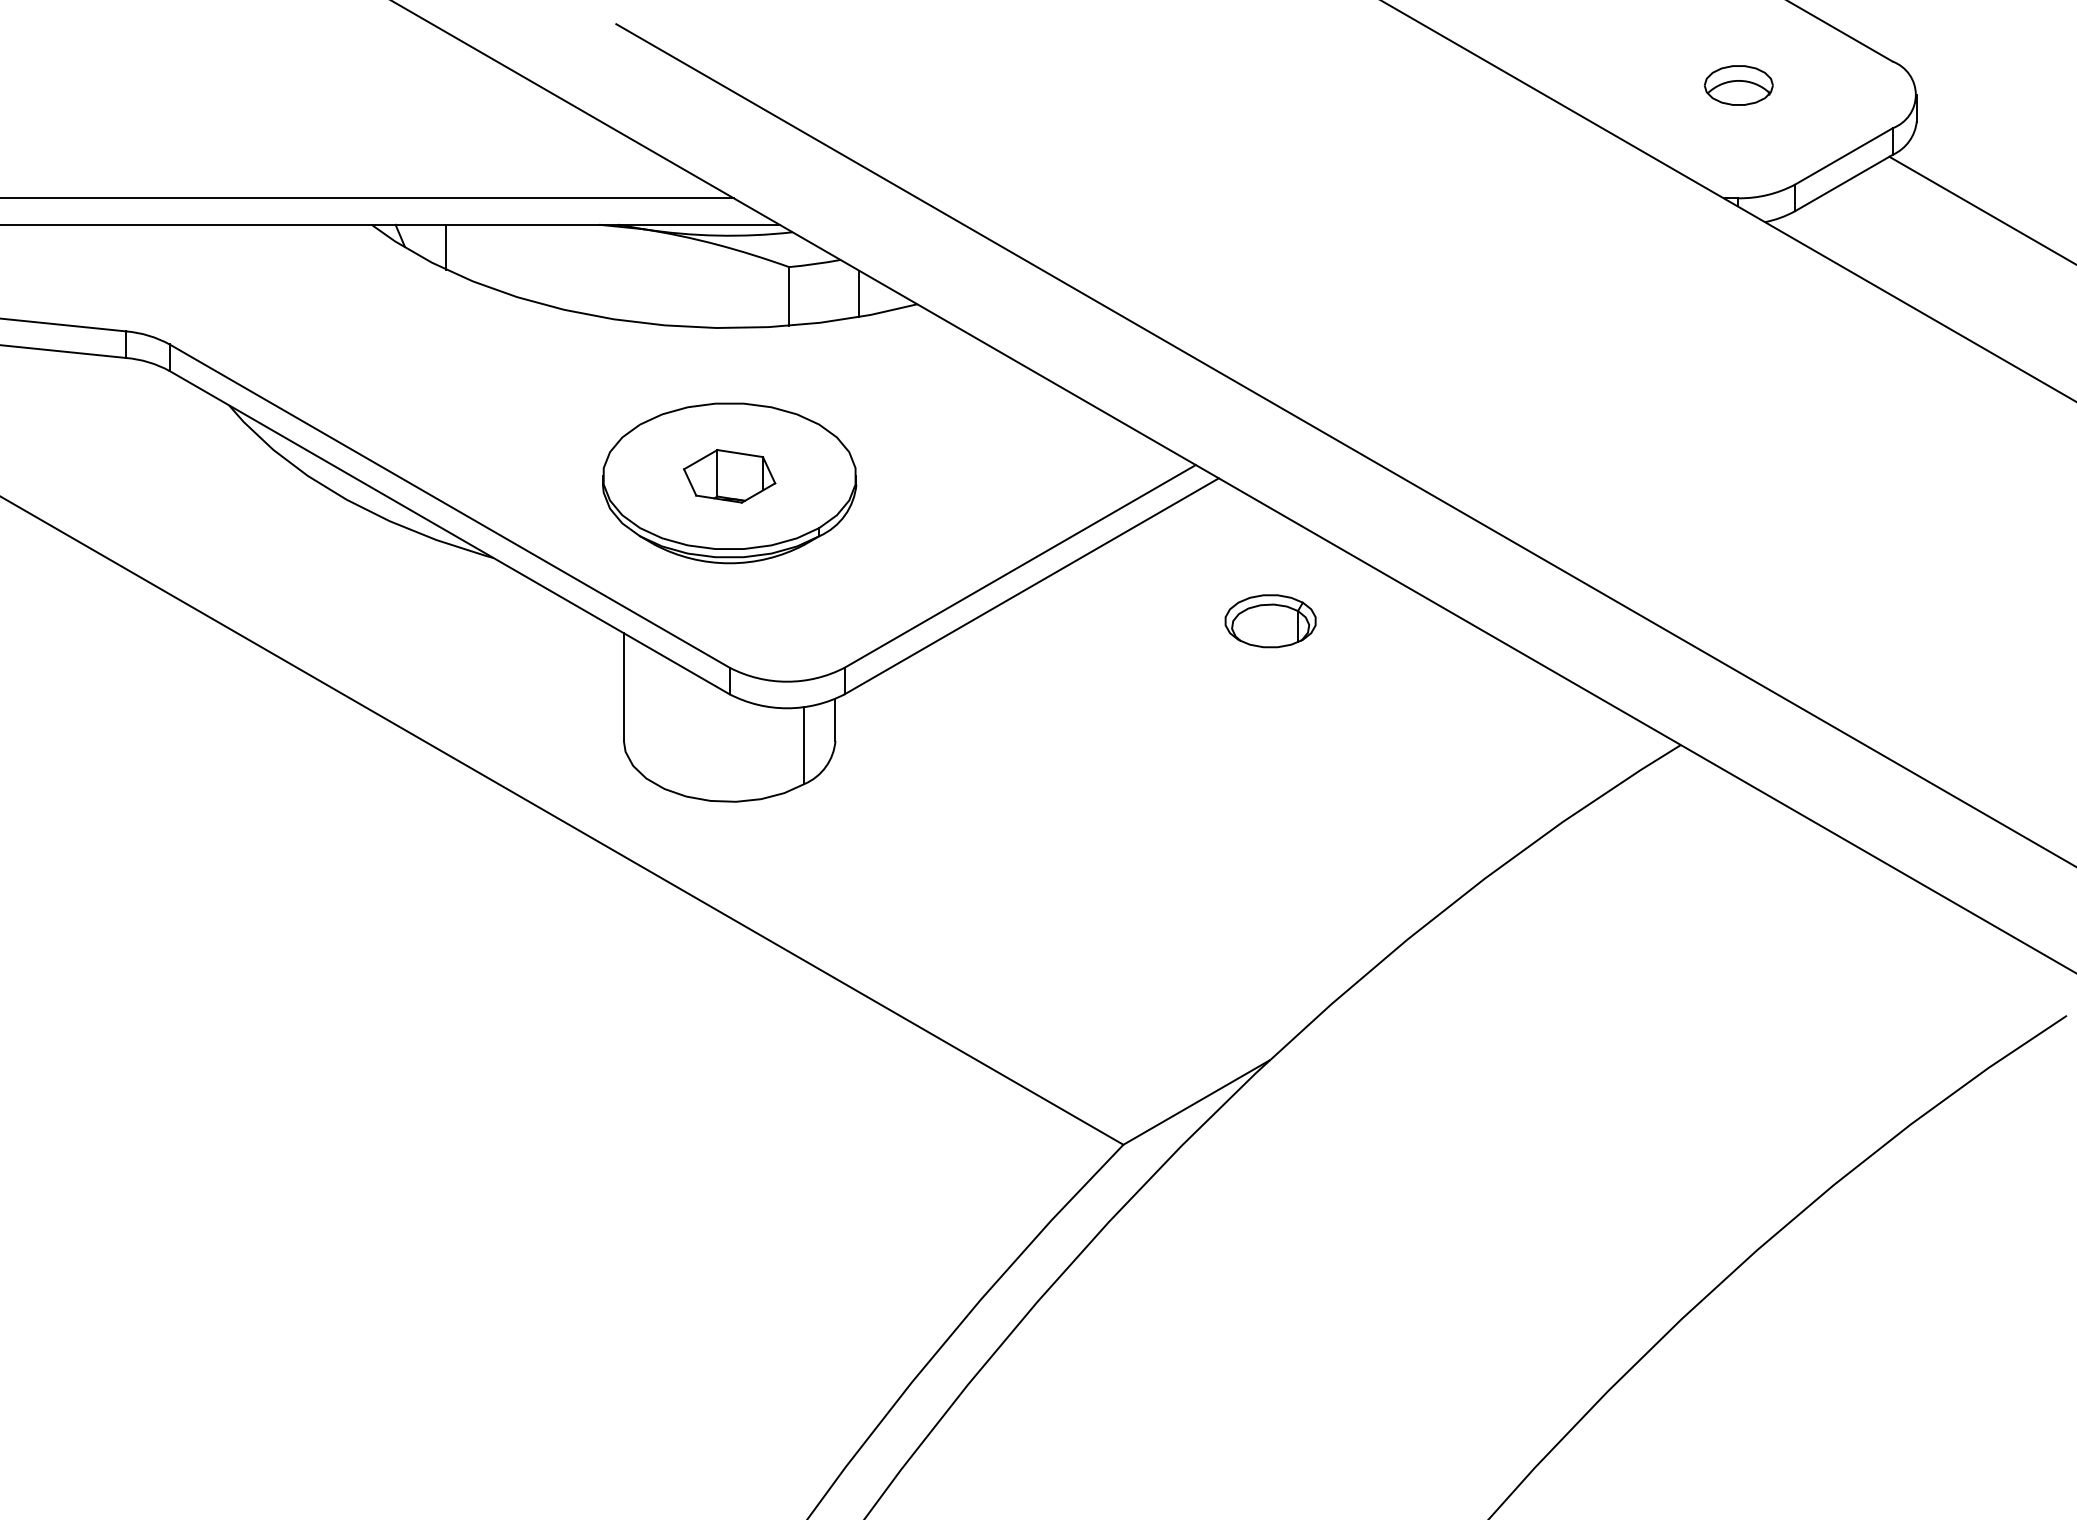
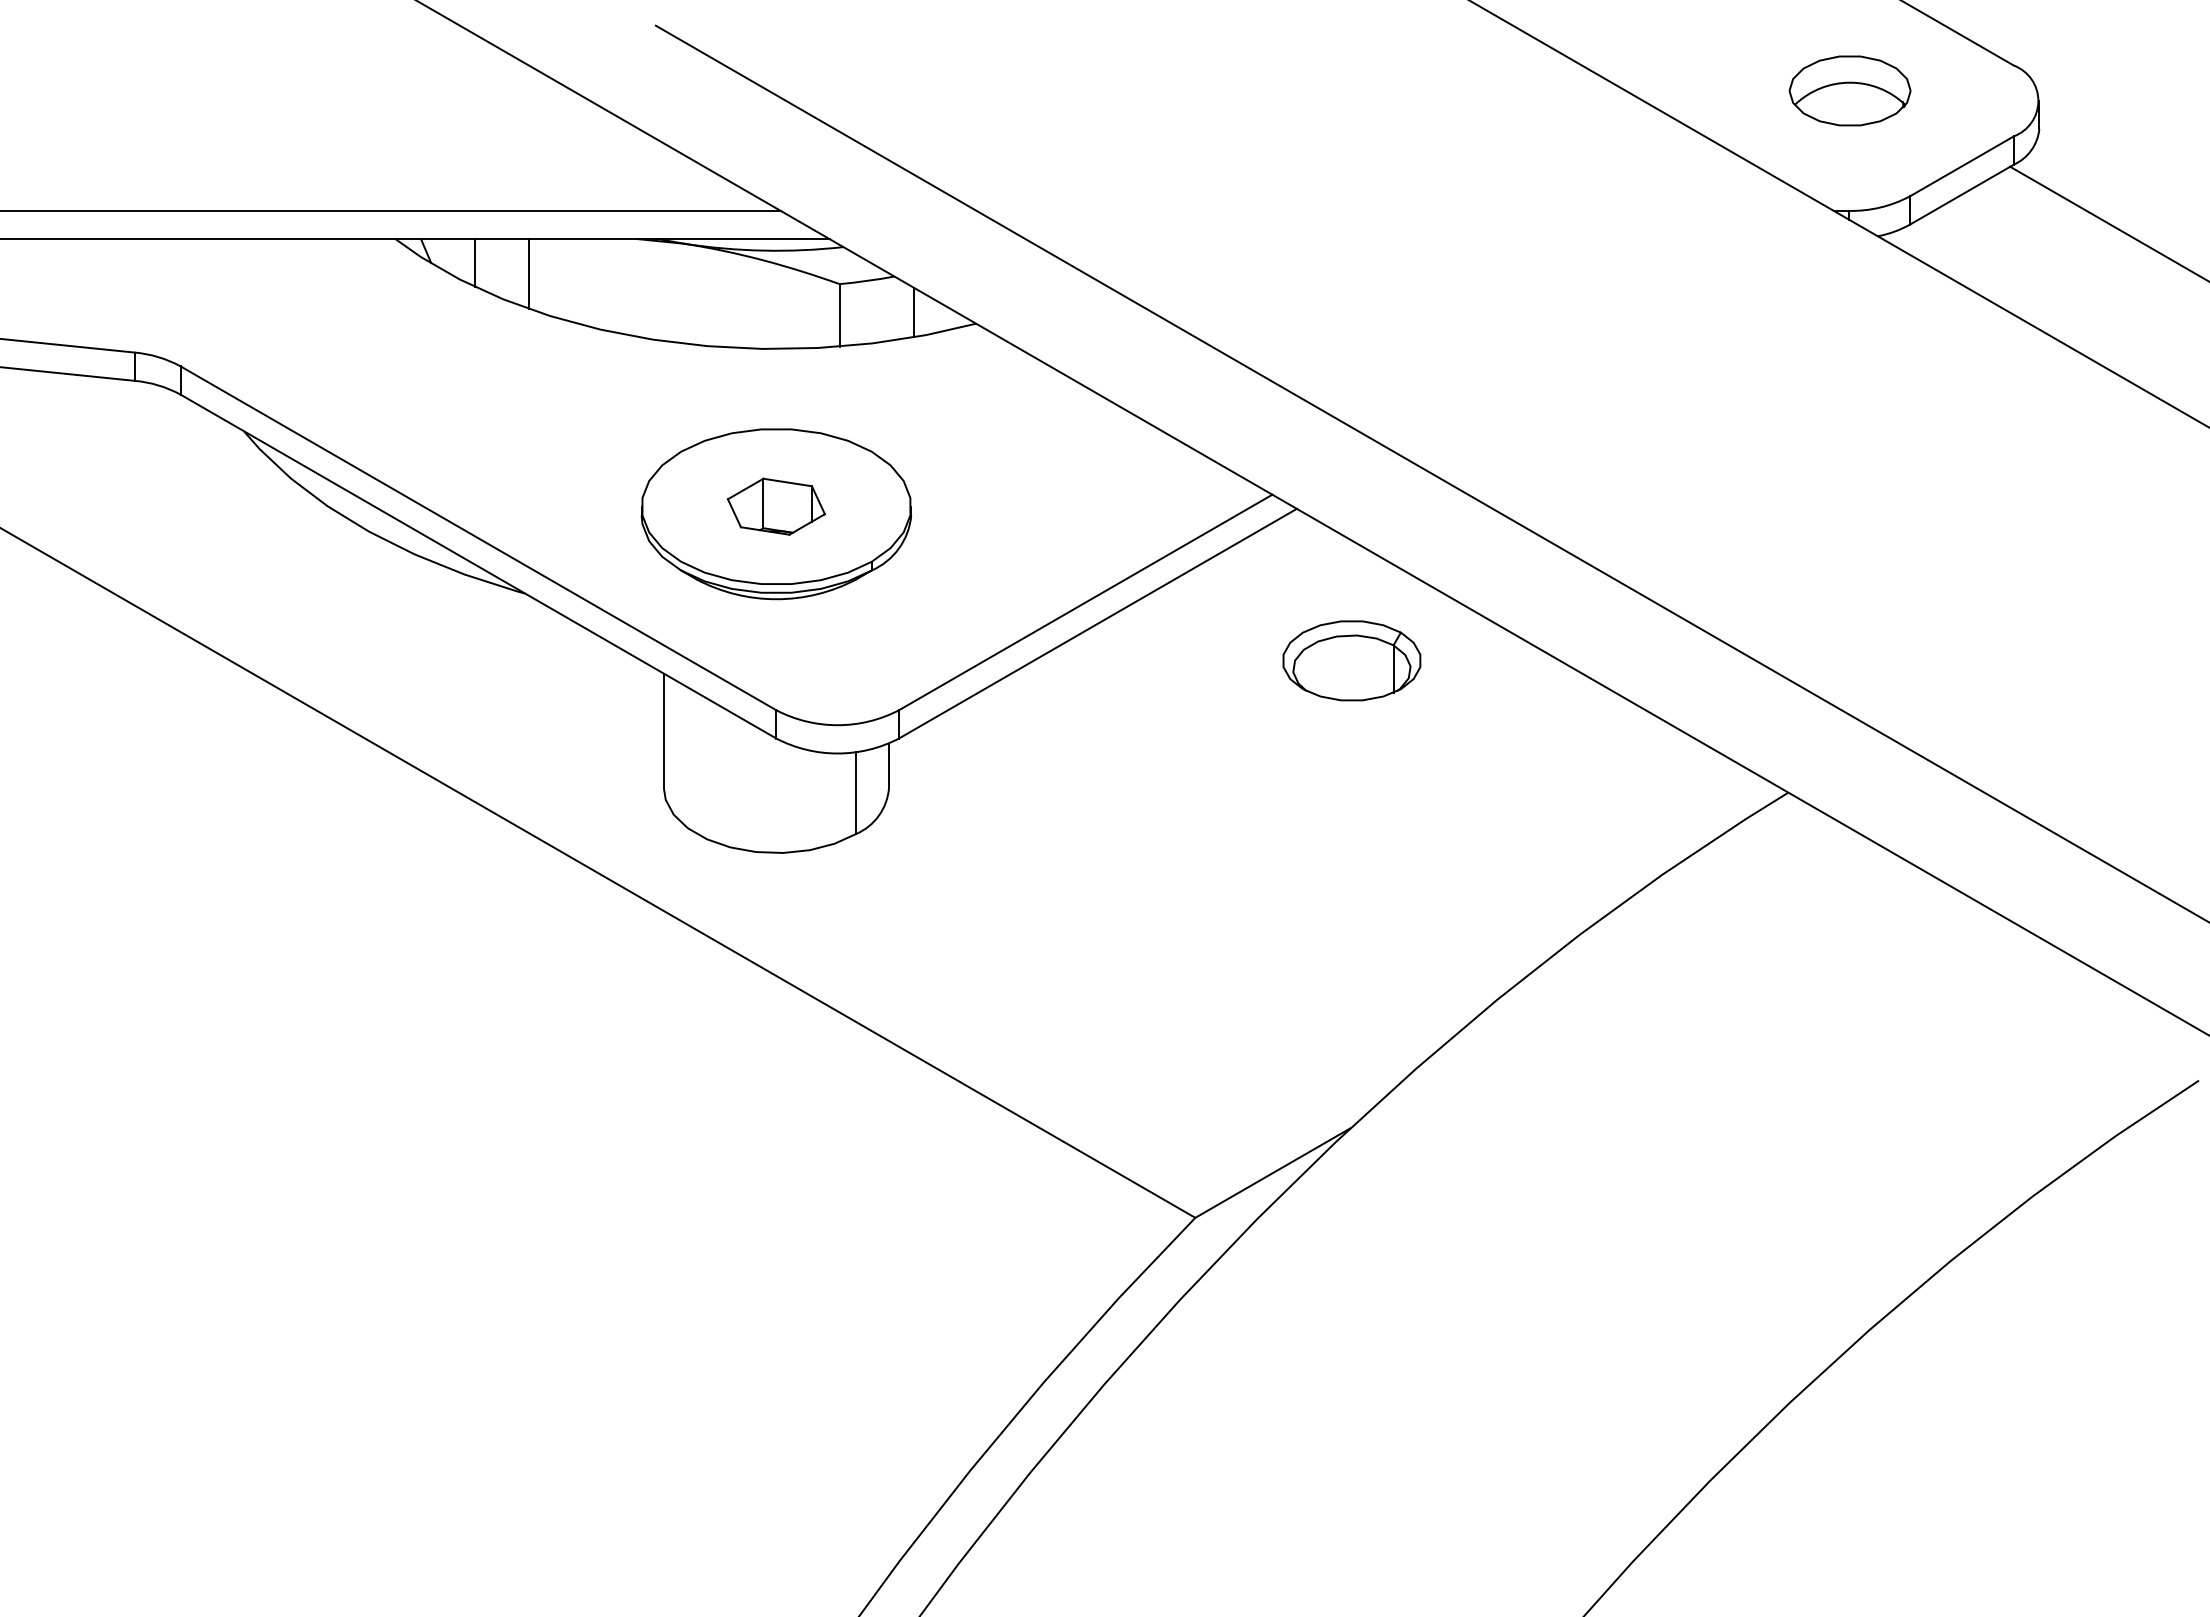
part: (1738, 85) -> (1849, 90), size x1.67
line: (497, 258) -> (529, 274), added
part: (1270, 620) -> (1351, 660), size x1.43

